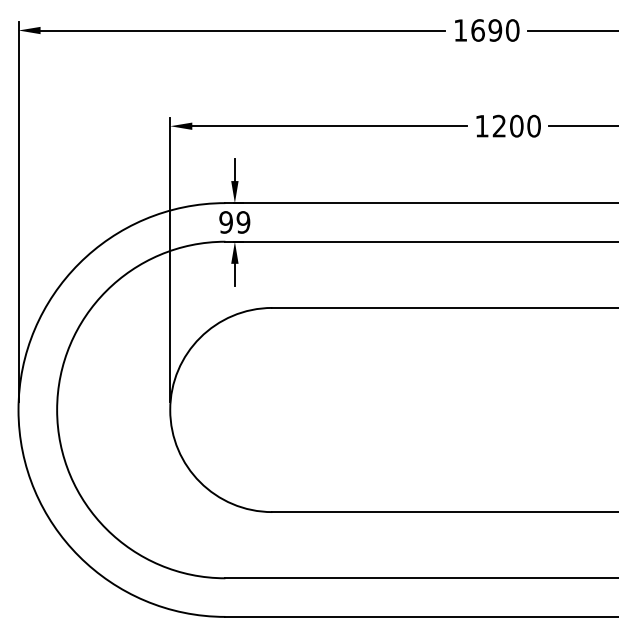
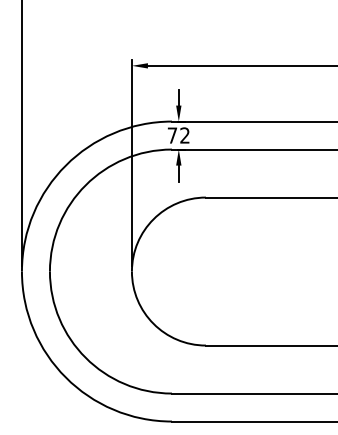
text: (234, 222) -> (178, 135), 99 -> 72

